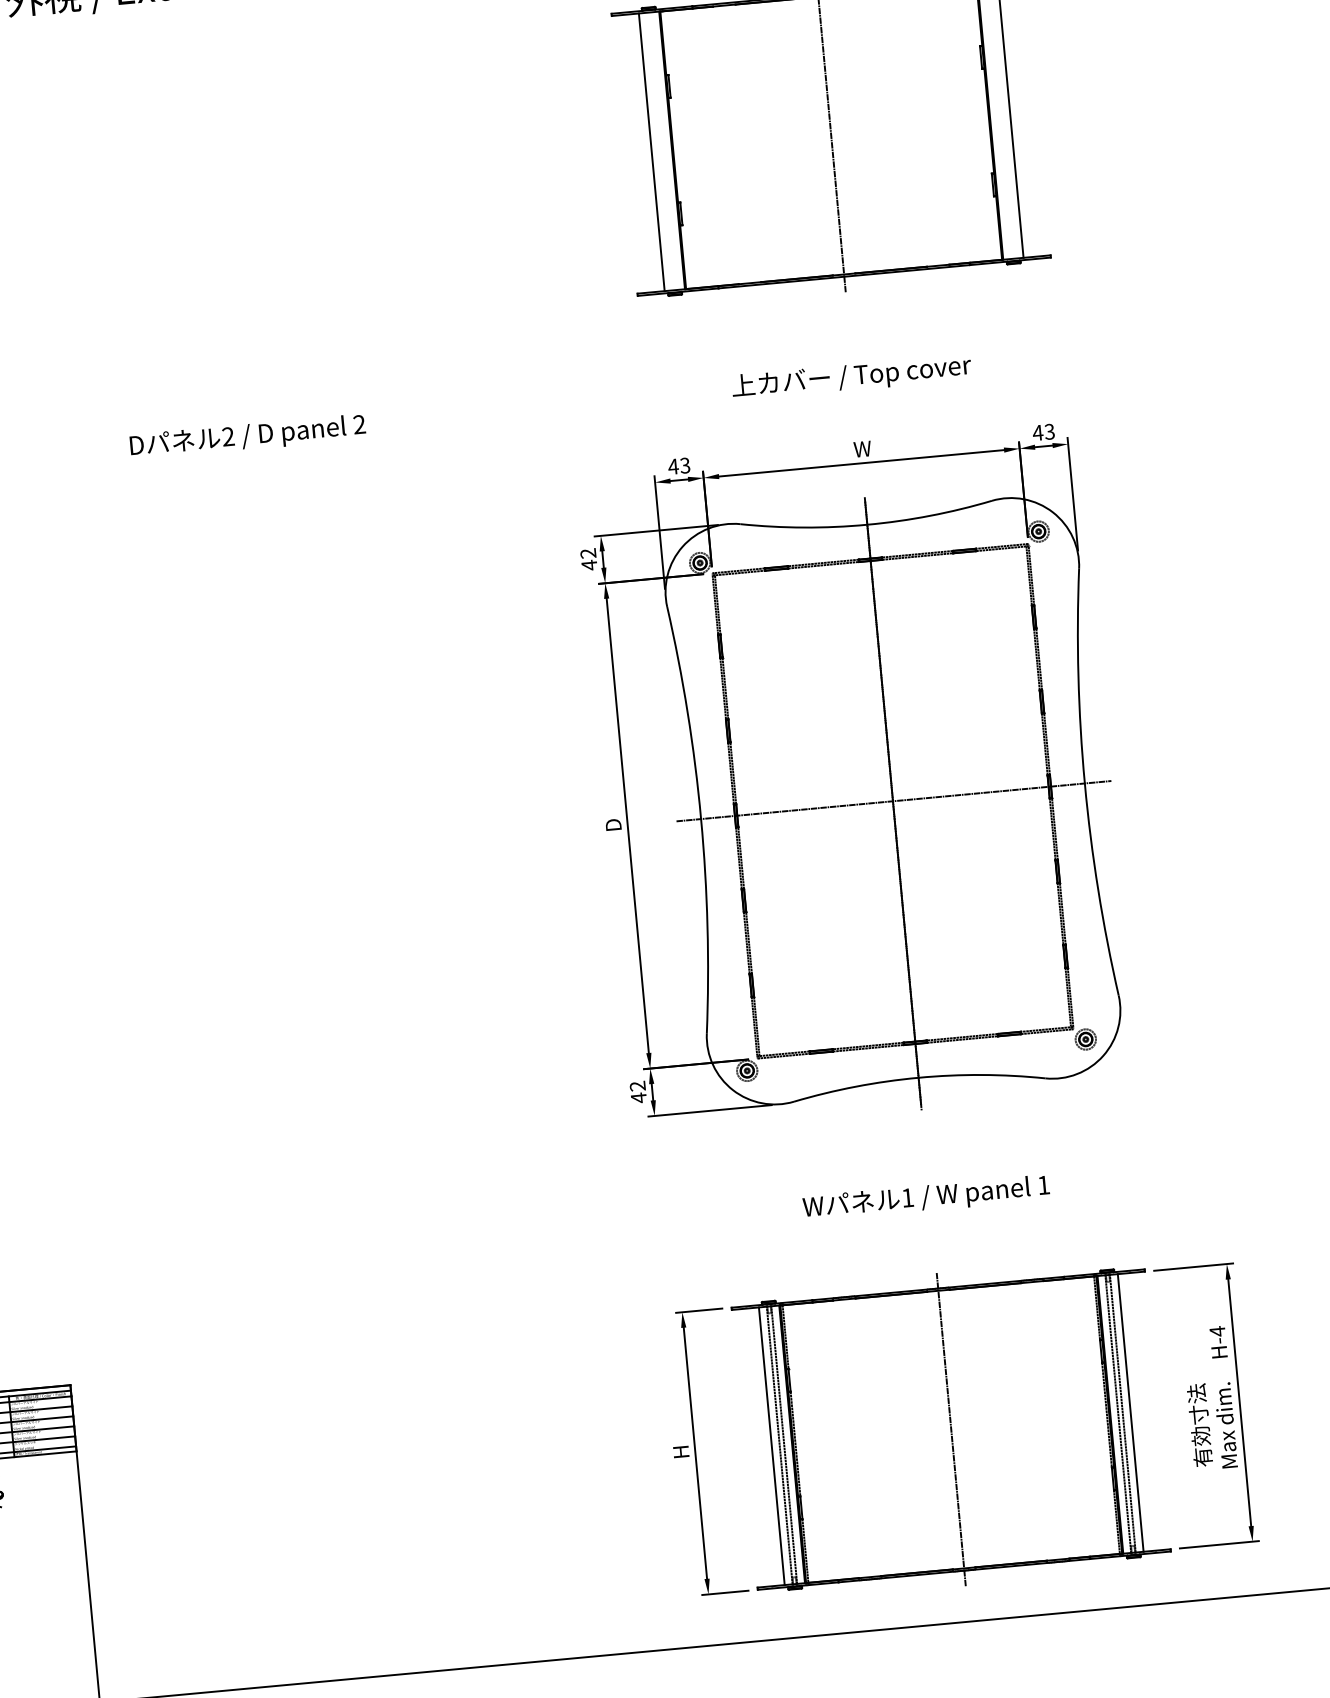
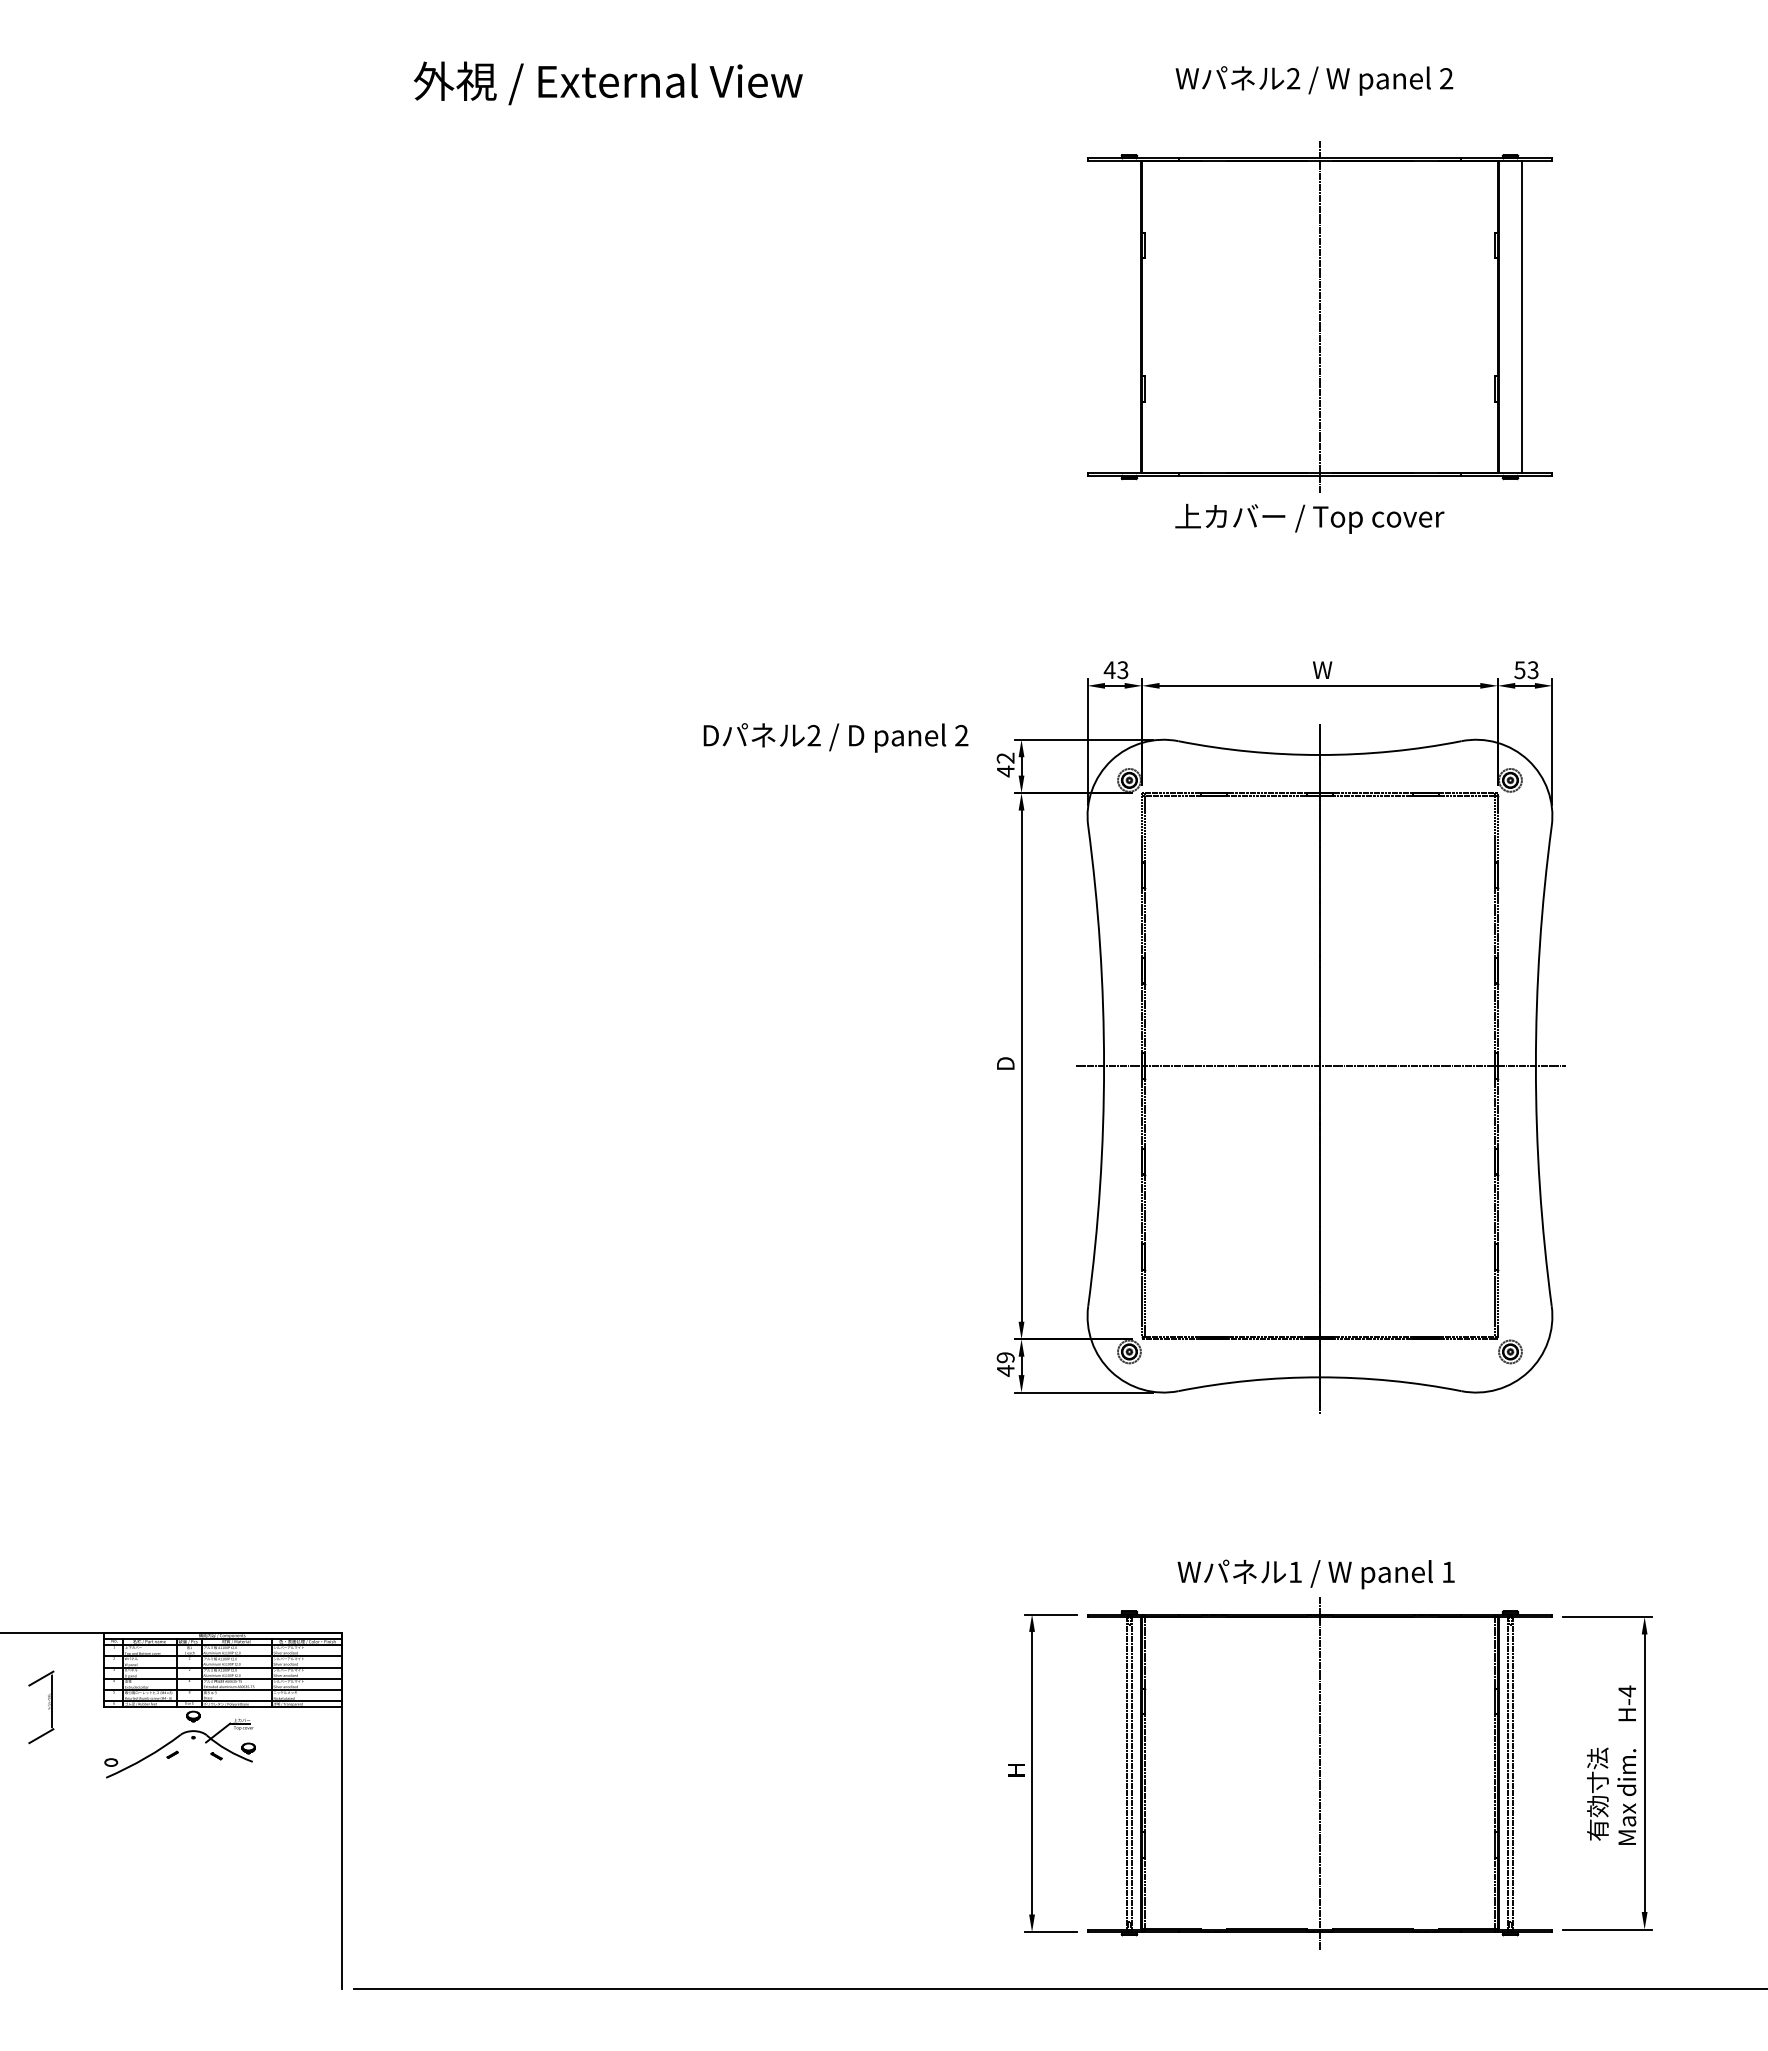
line: (652, 151) -> (1118, 316), removed
text: (851, 377) -> (1309, 518), moved
text: (1037, 433) -> (1519, 670), 43 -> 53
text: (247, 436) -> (835, 737), moved
text: (637, 1086) -> (1005, 1357), 42 -> 49
text: (925, 1198) -> (1315, 1574), moved
line: (1130, 1413) -> (1521, 1773), removed
line: (772, 1446) -> (1118, 1773), removed

